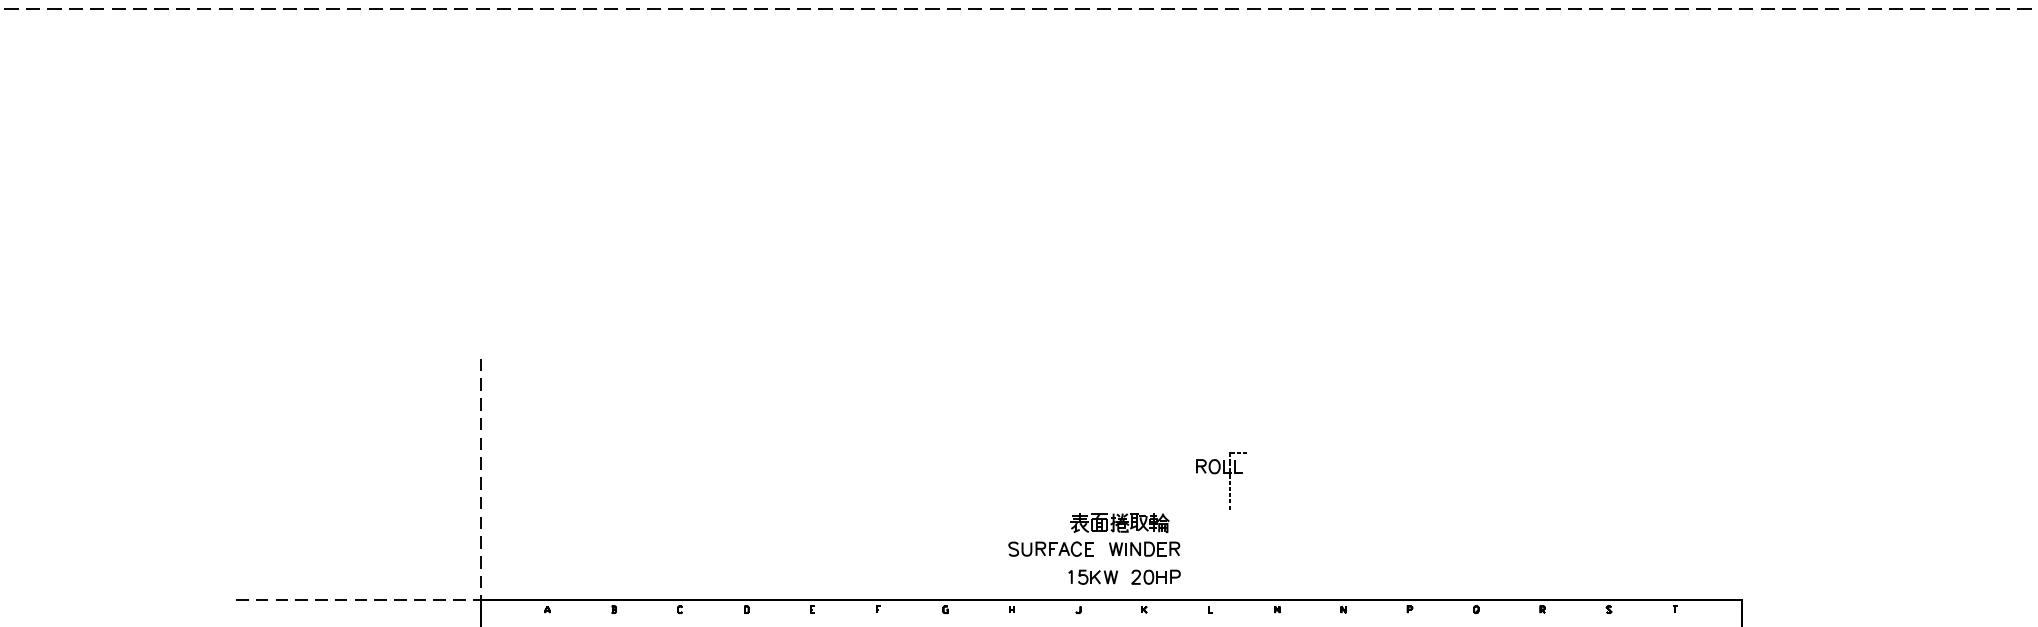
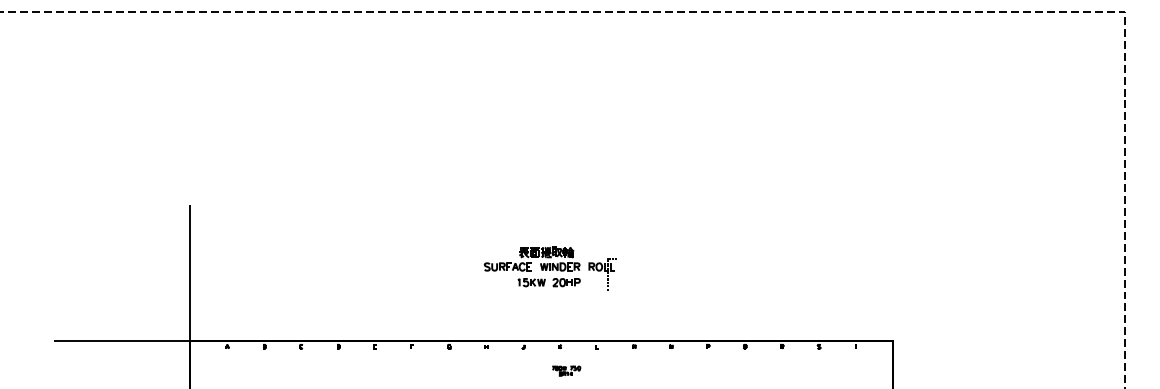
part: (1093, 548) -> (531, 266), moved
line: (481, 600) -> (190, 341), dashed -> solid

